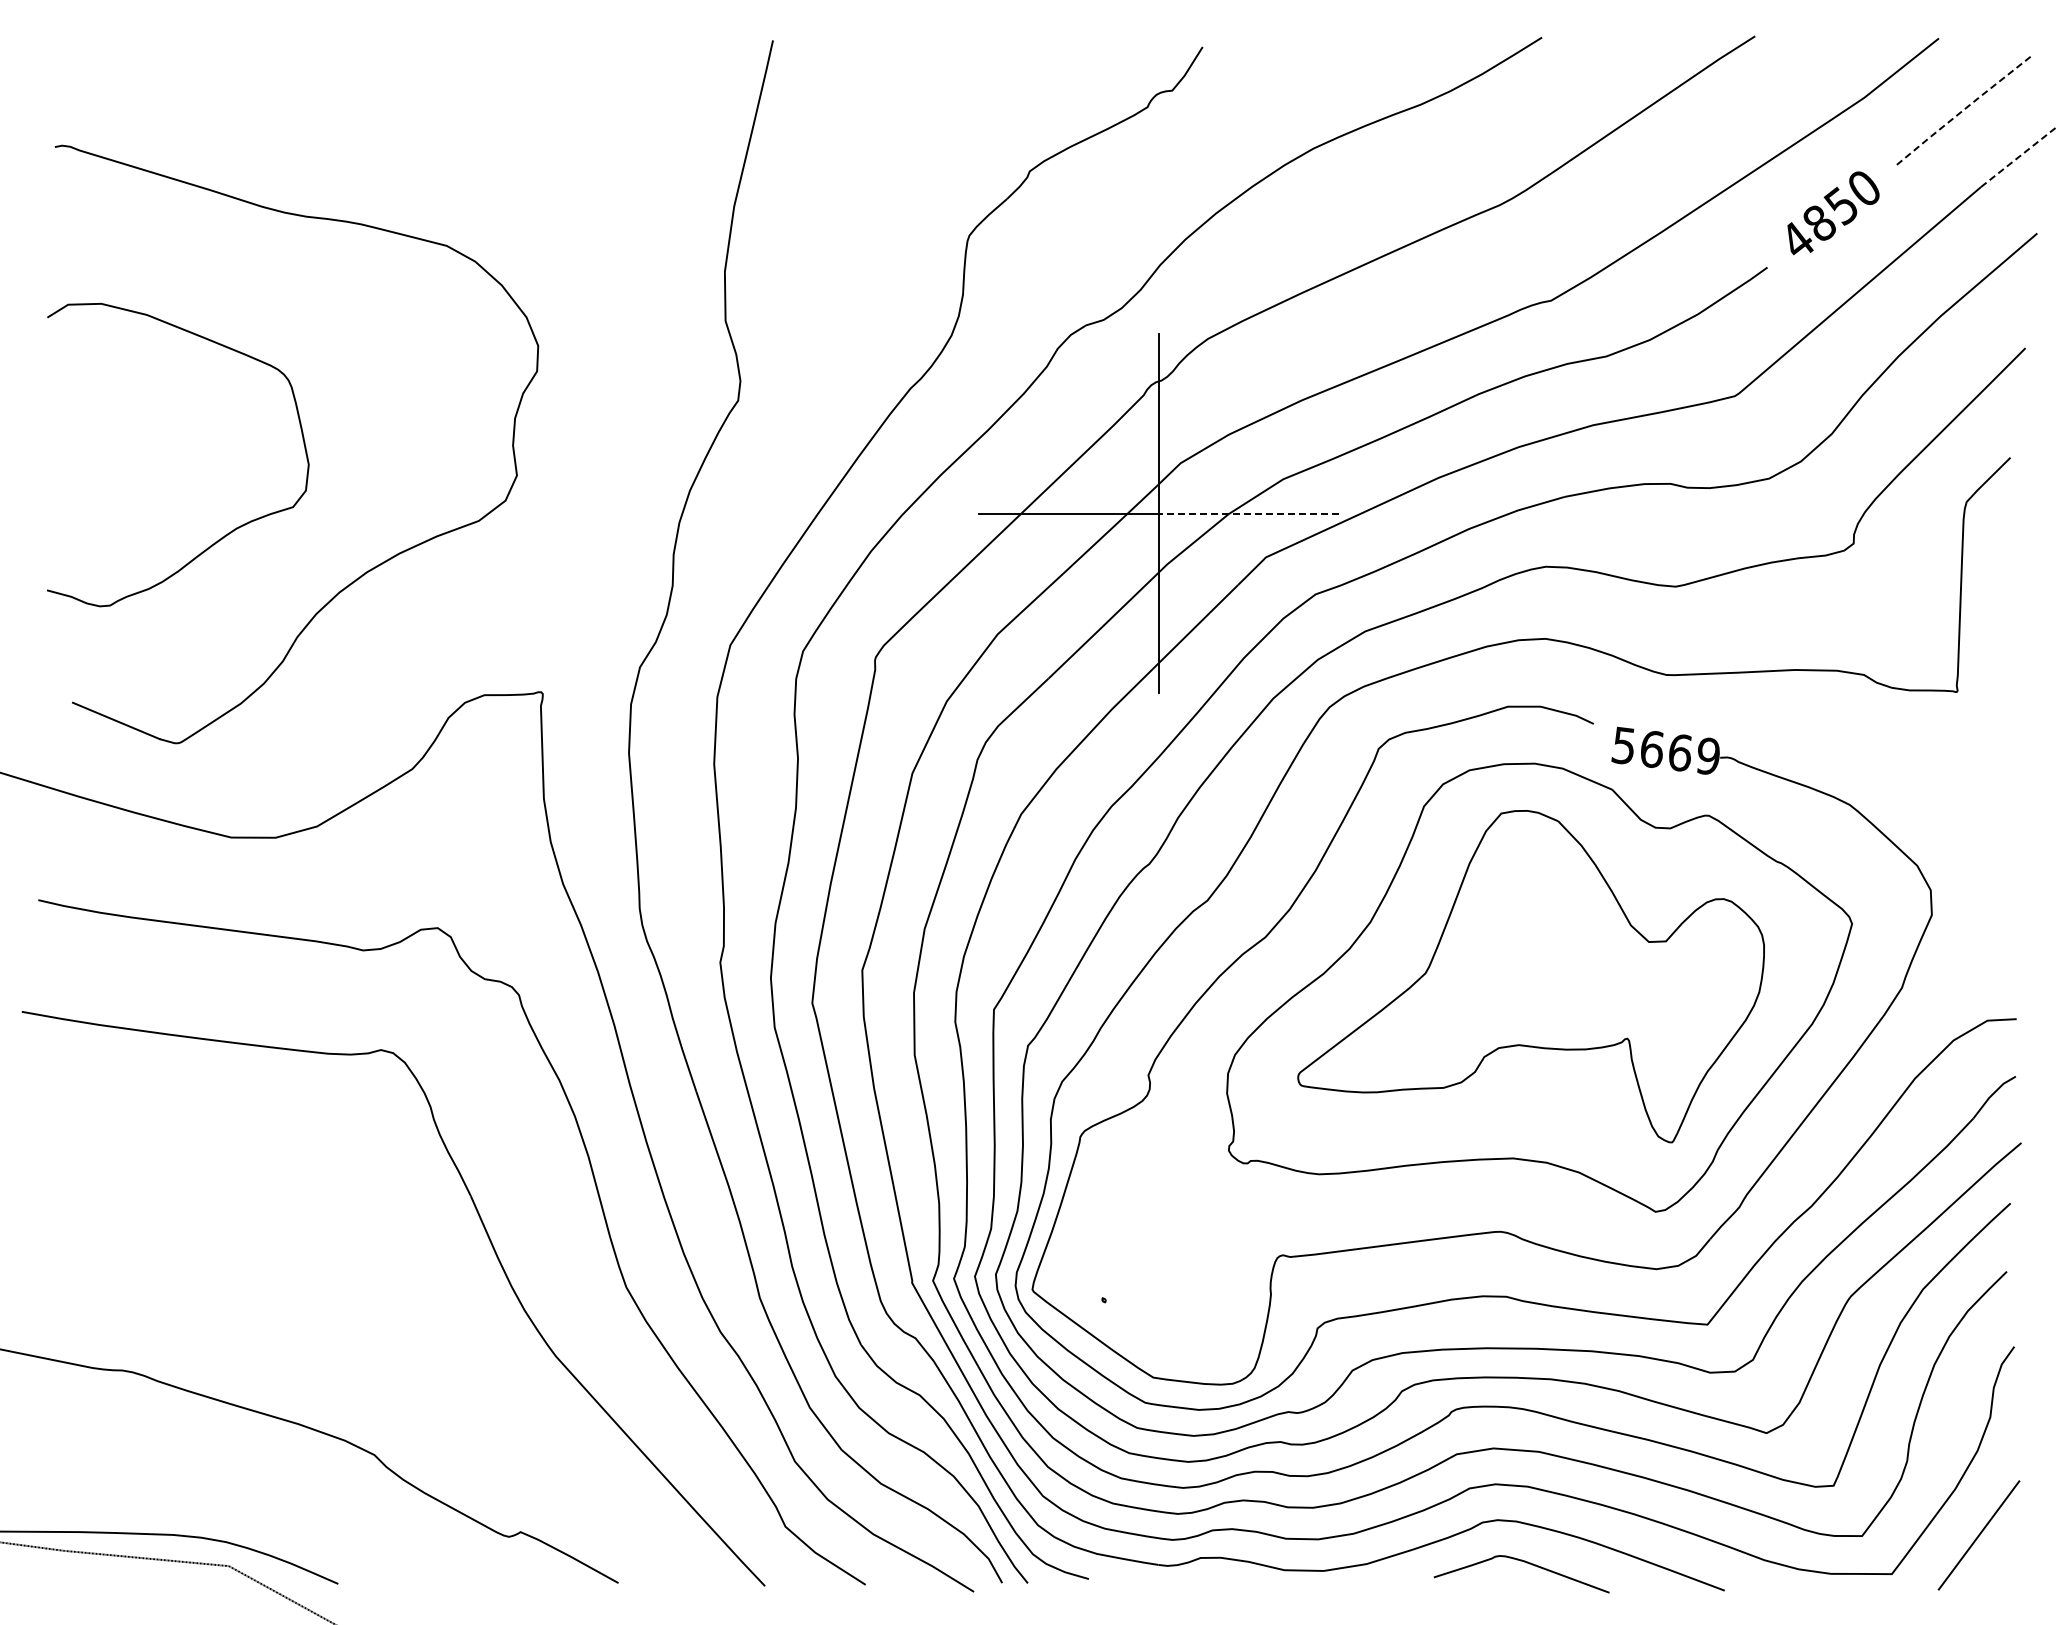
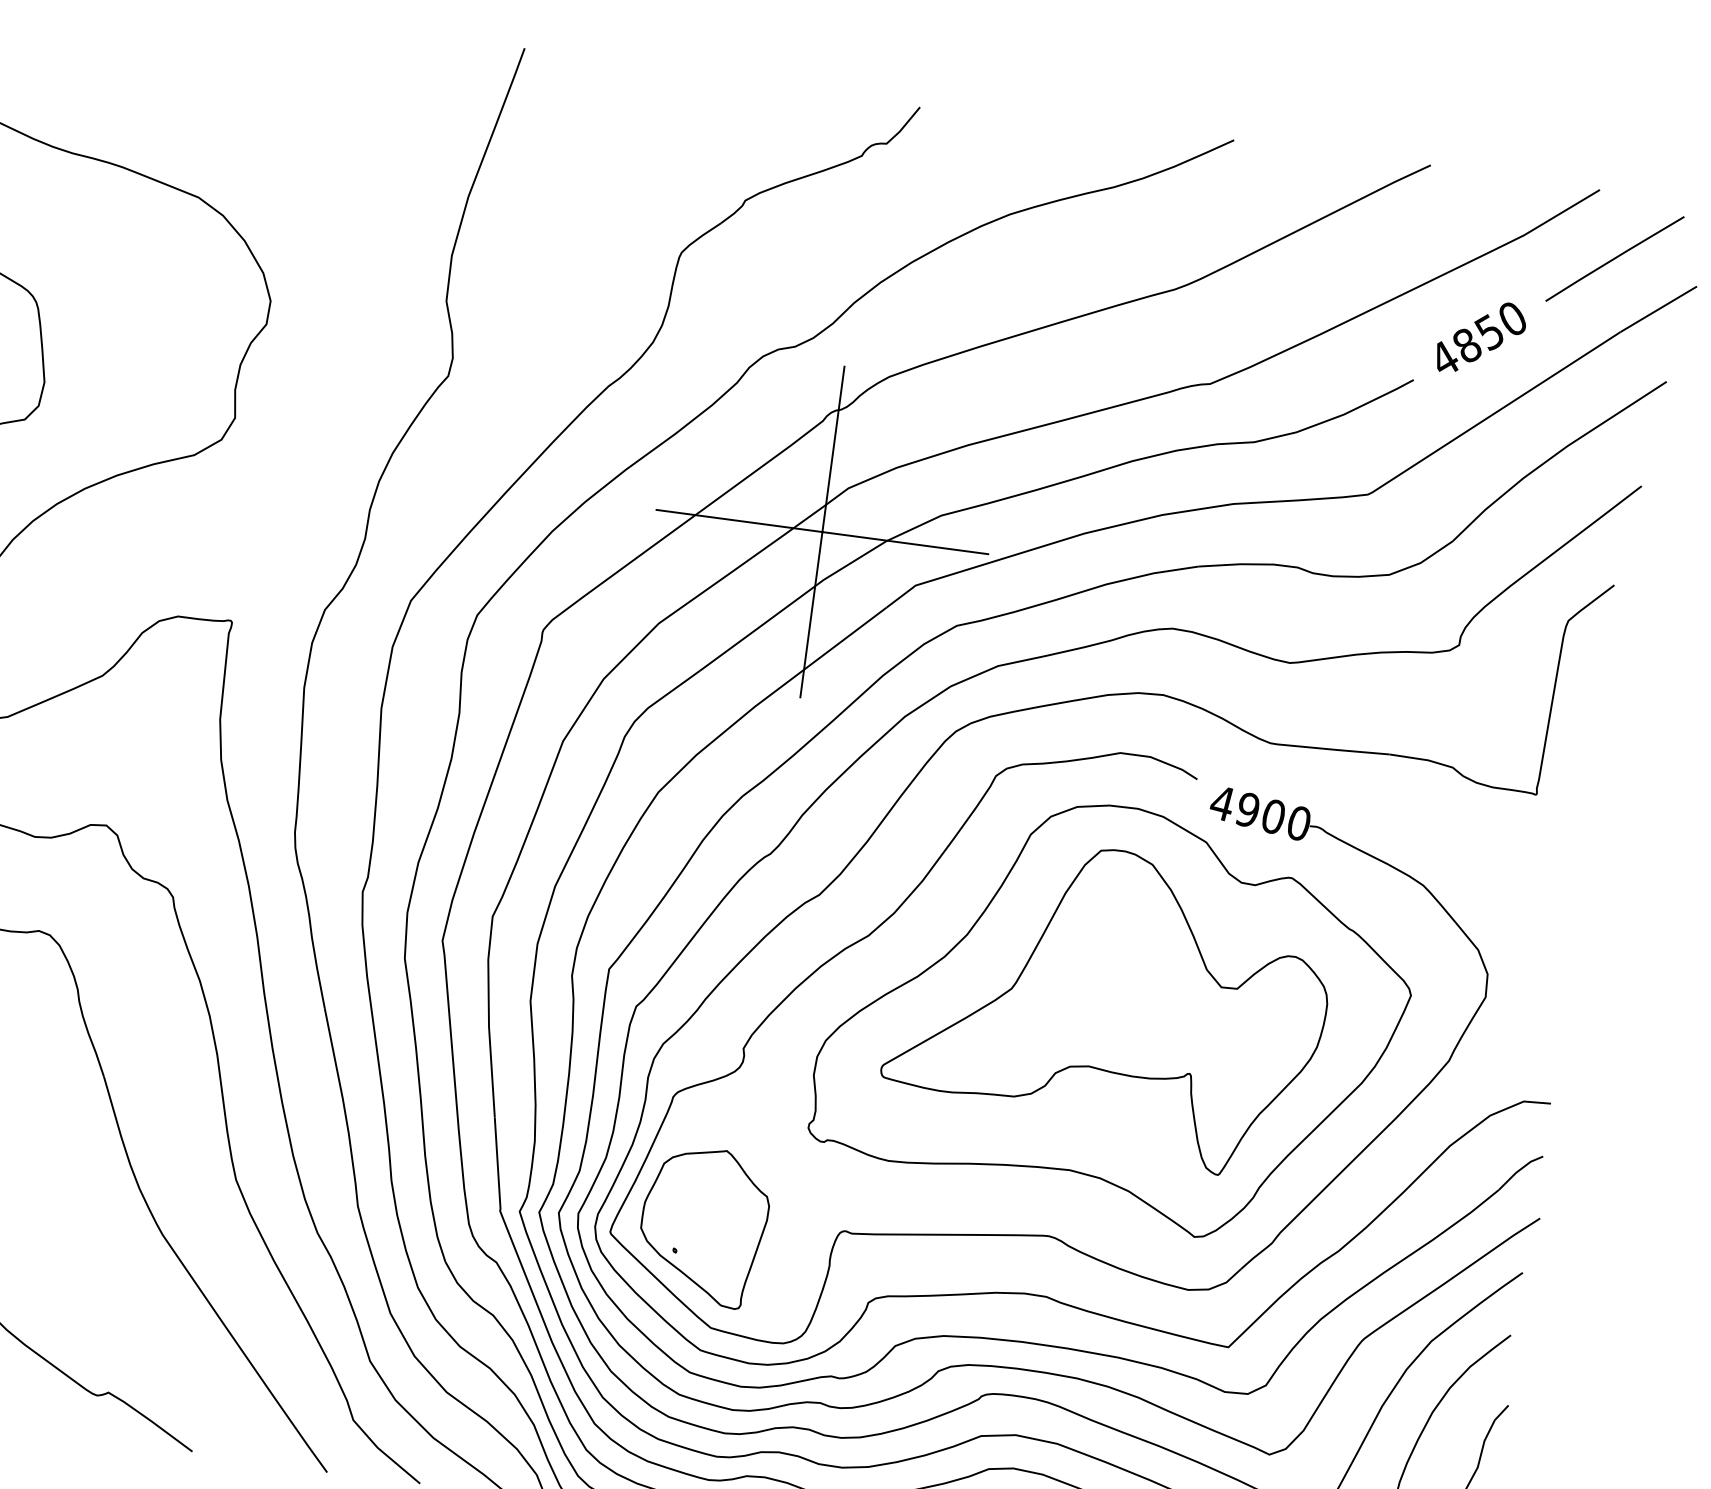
line: (1964, 109) -> (1614, 258), dashed -> solid
line: (2018, 157) -> (1658, 309), dashed -> solid
line: (1248, 513) -> (904, 542), dashed -> solid
text: (1665, 750) -> (1260, 812), 5669 -> 4900
part: (1130, 1269) -> (703, 1225), added

